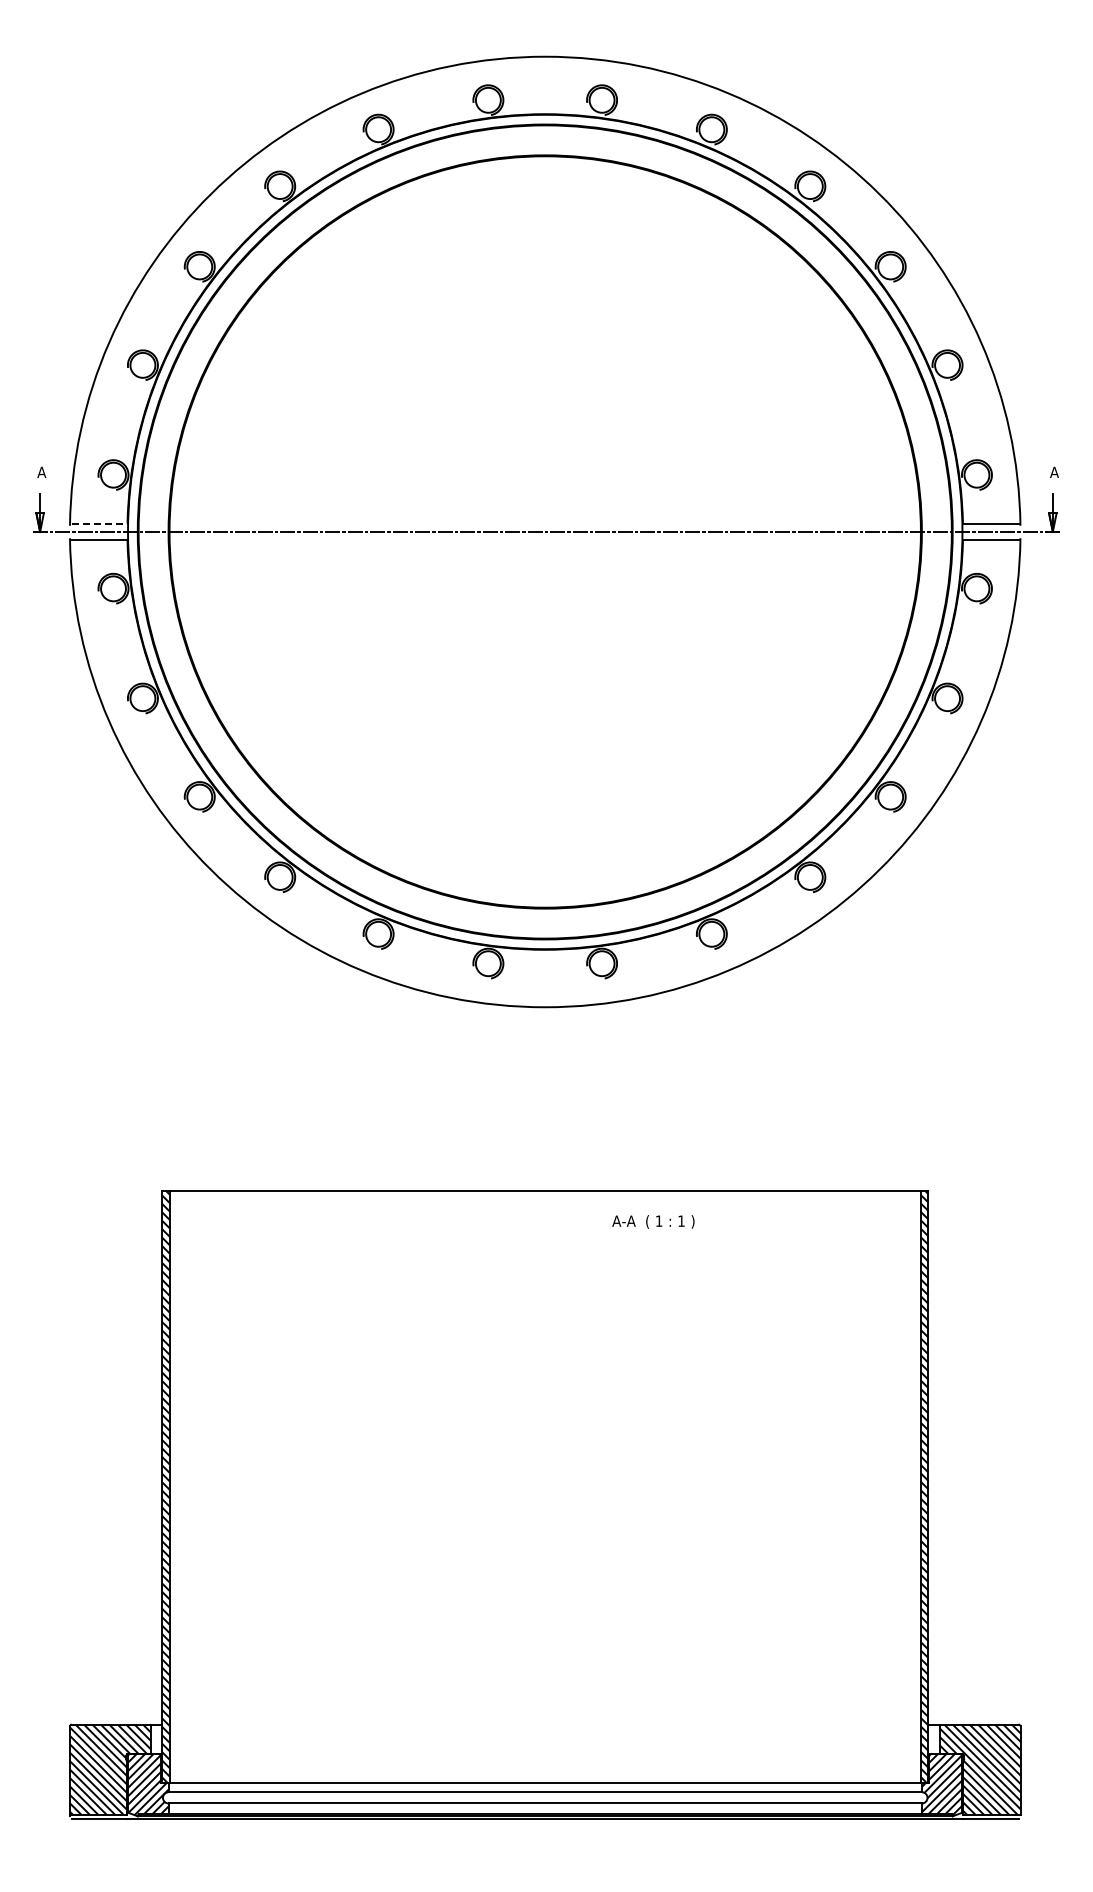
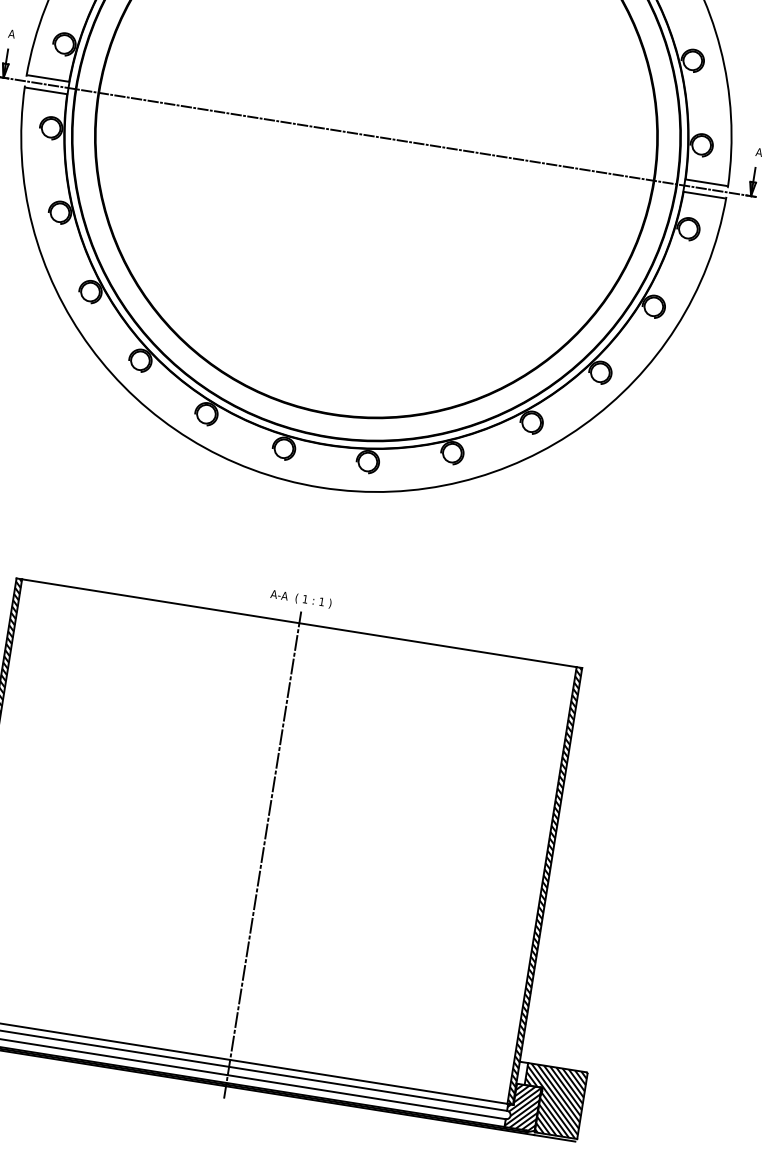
line: (99, 523) -> (48, 78), dashed -> solid
text: (653, 1221) -> (301, 598), moved
line: (545, 1503) -> (263, 853), added

